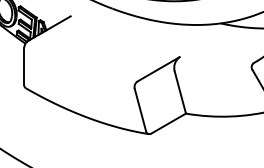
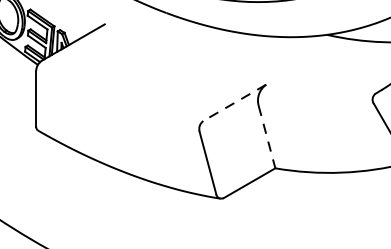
line: (158, 69) -> (234, 103), solid -> dashed
line: (180, 92) -> (267, 137), solid -> dashed

